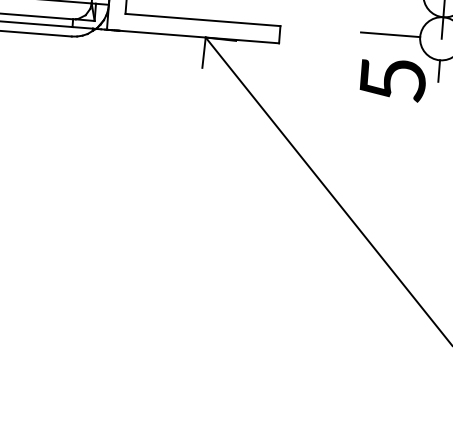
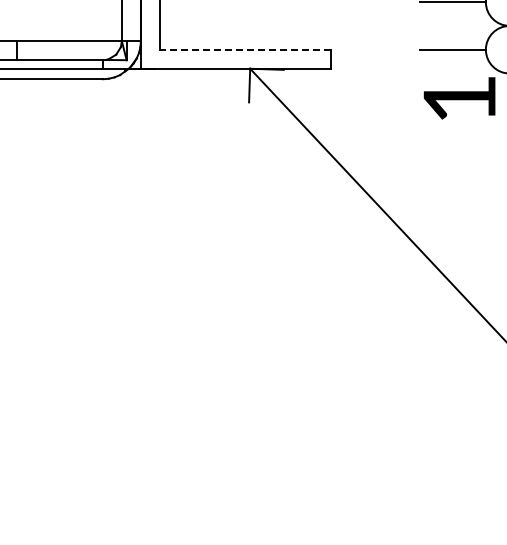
line: (202, 19) -> (245, 49), solid -> dashed
text: (392, 80) -> (459, 99), 5 -> 1

